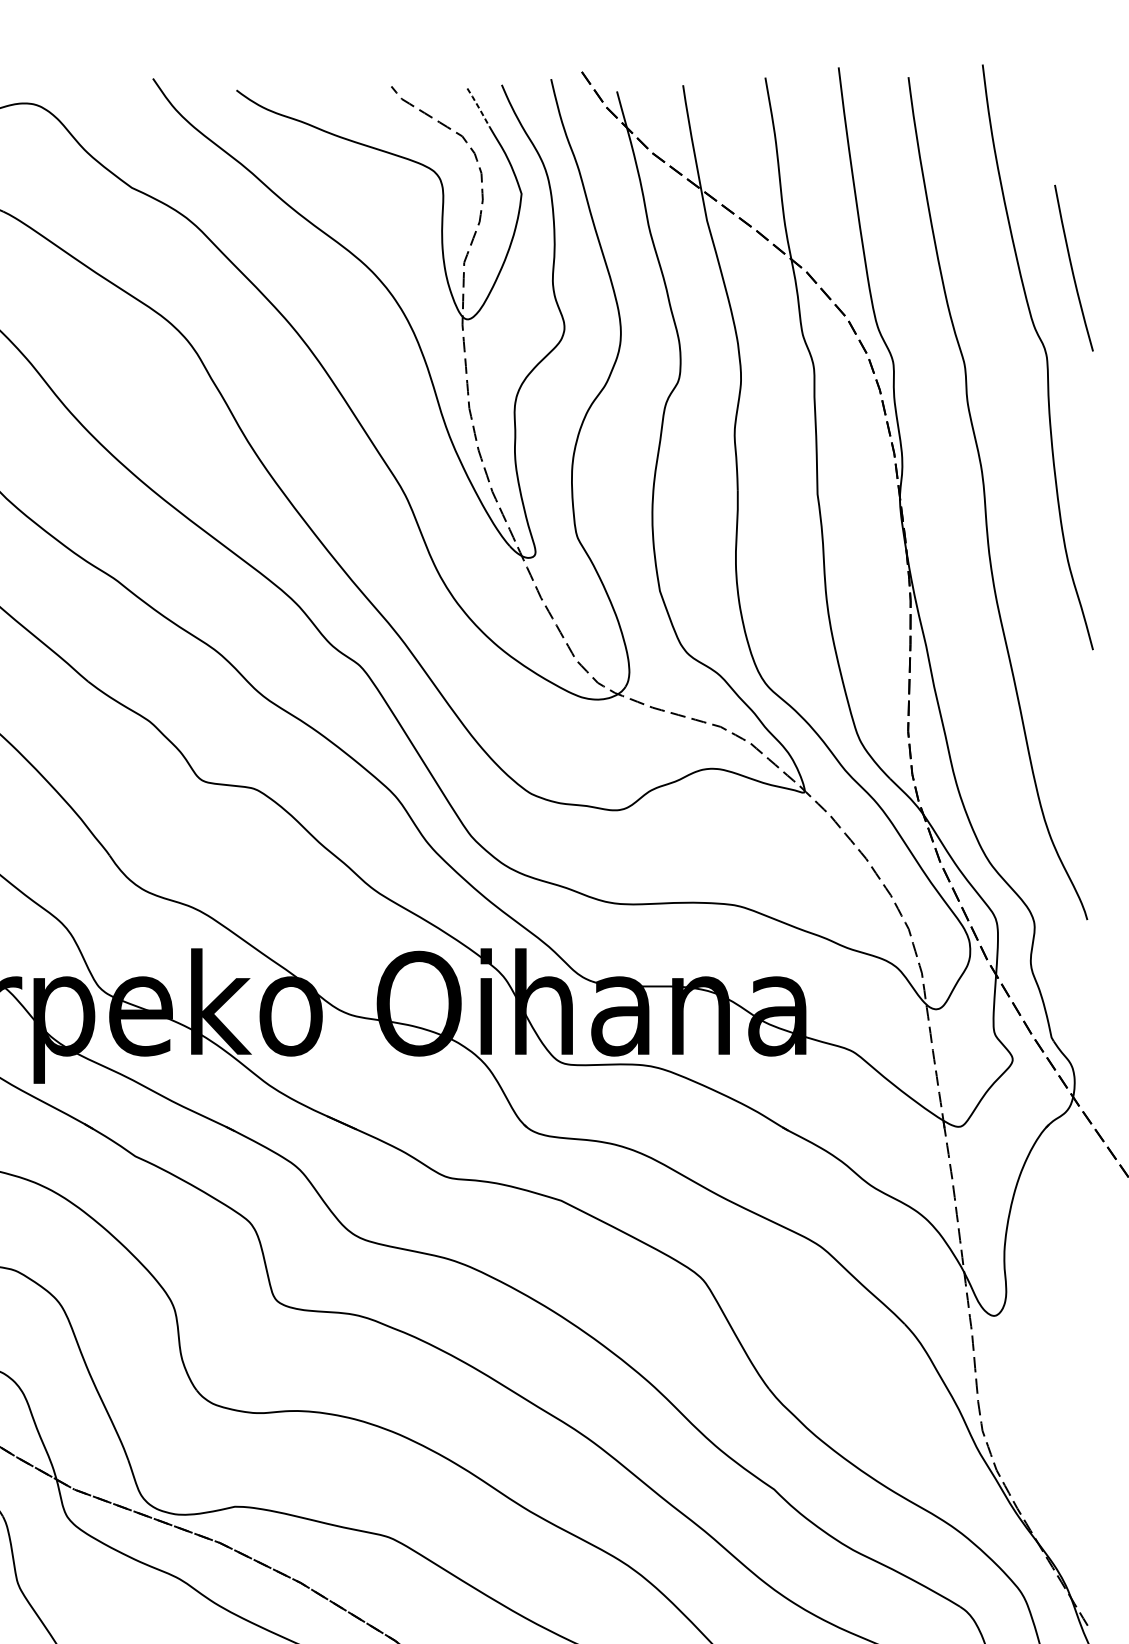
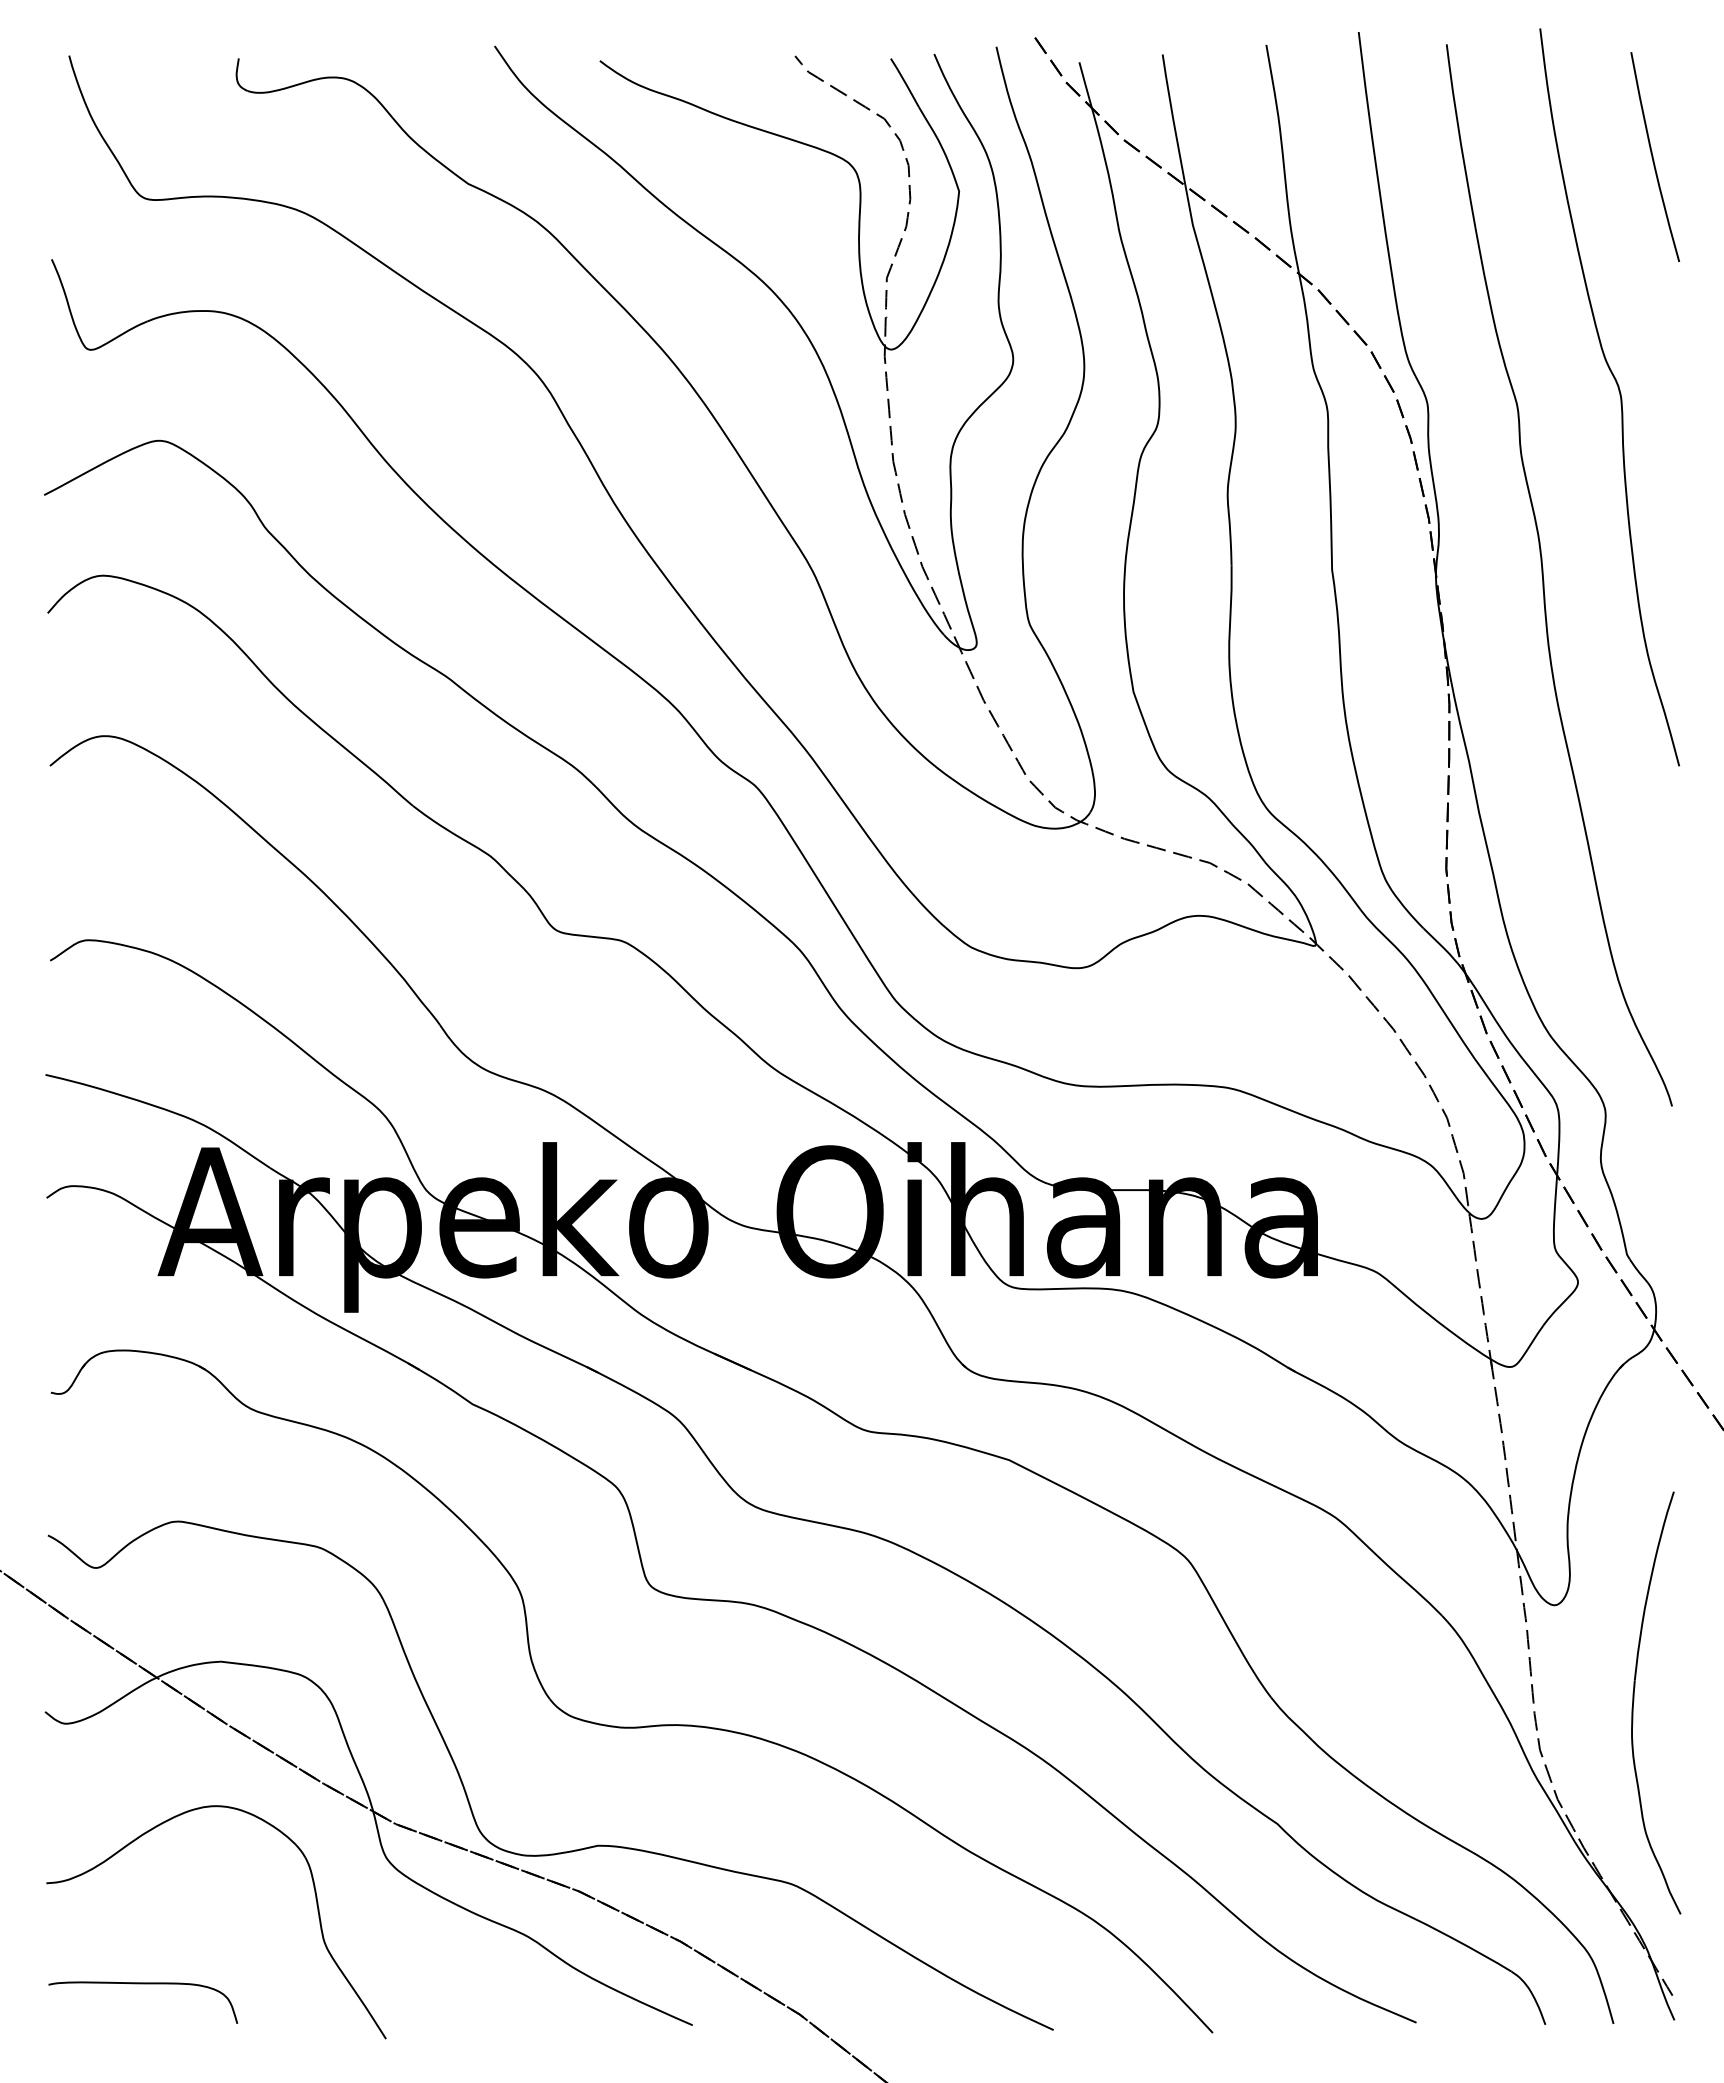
line: (479, 107) -> (905, 82), dashed -> solid
curve: (1072, 268) -> (1653, 157), moved
part: (1057, 1392) -> (1634, 1701), added

